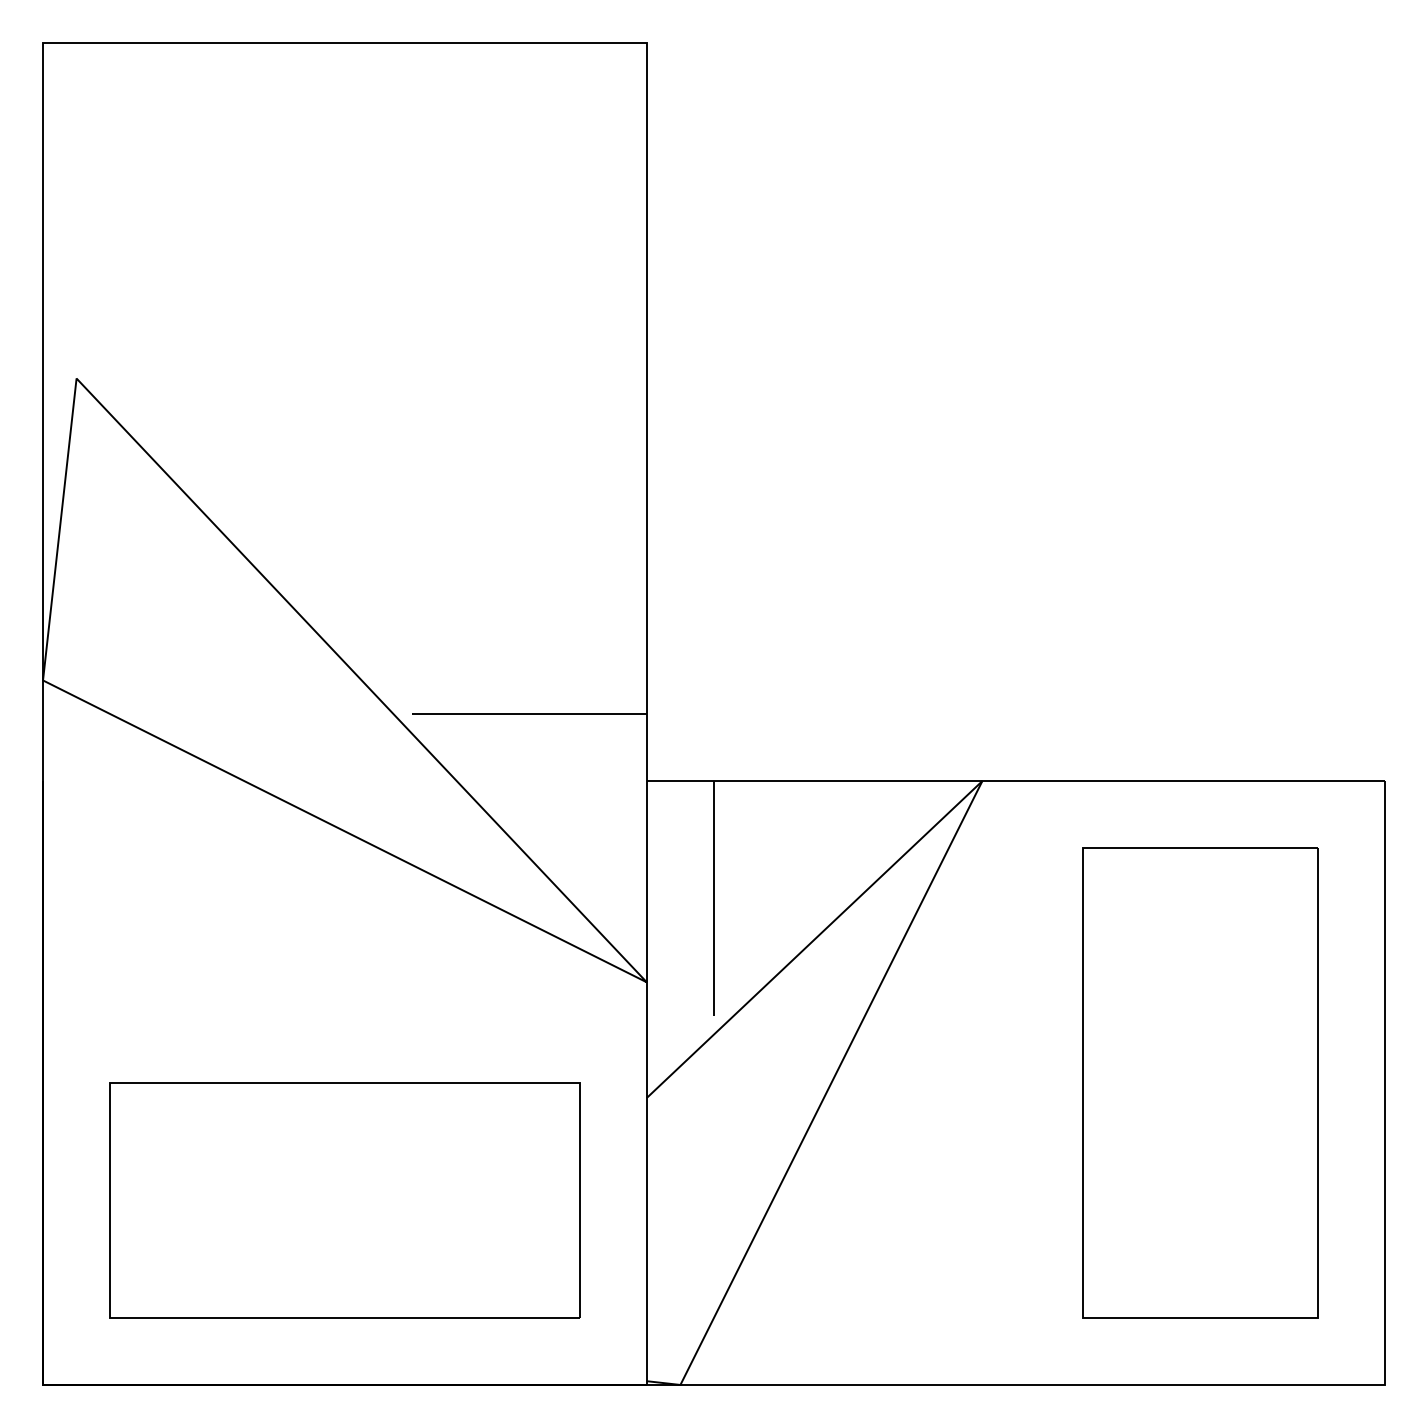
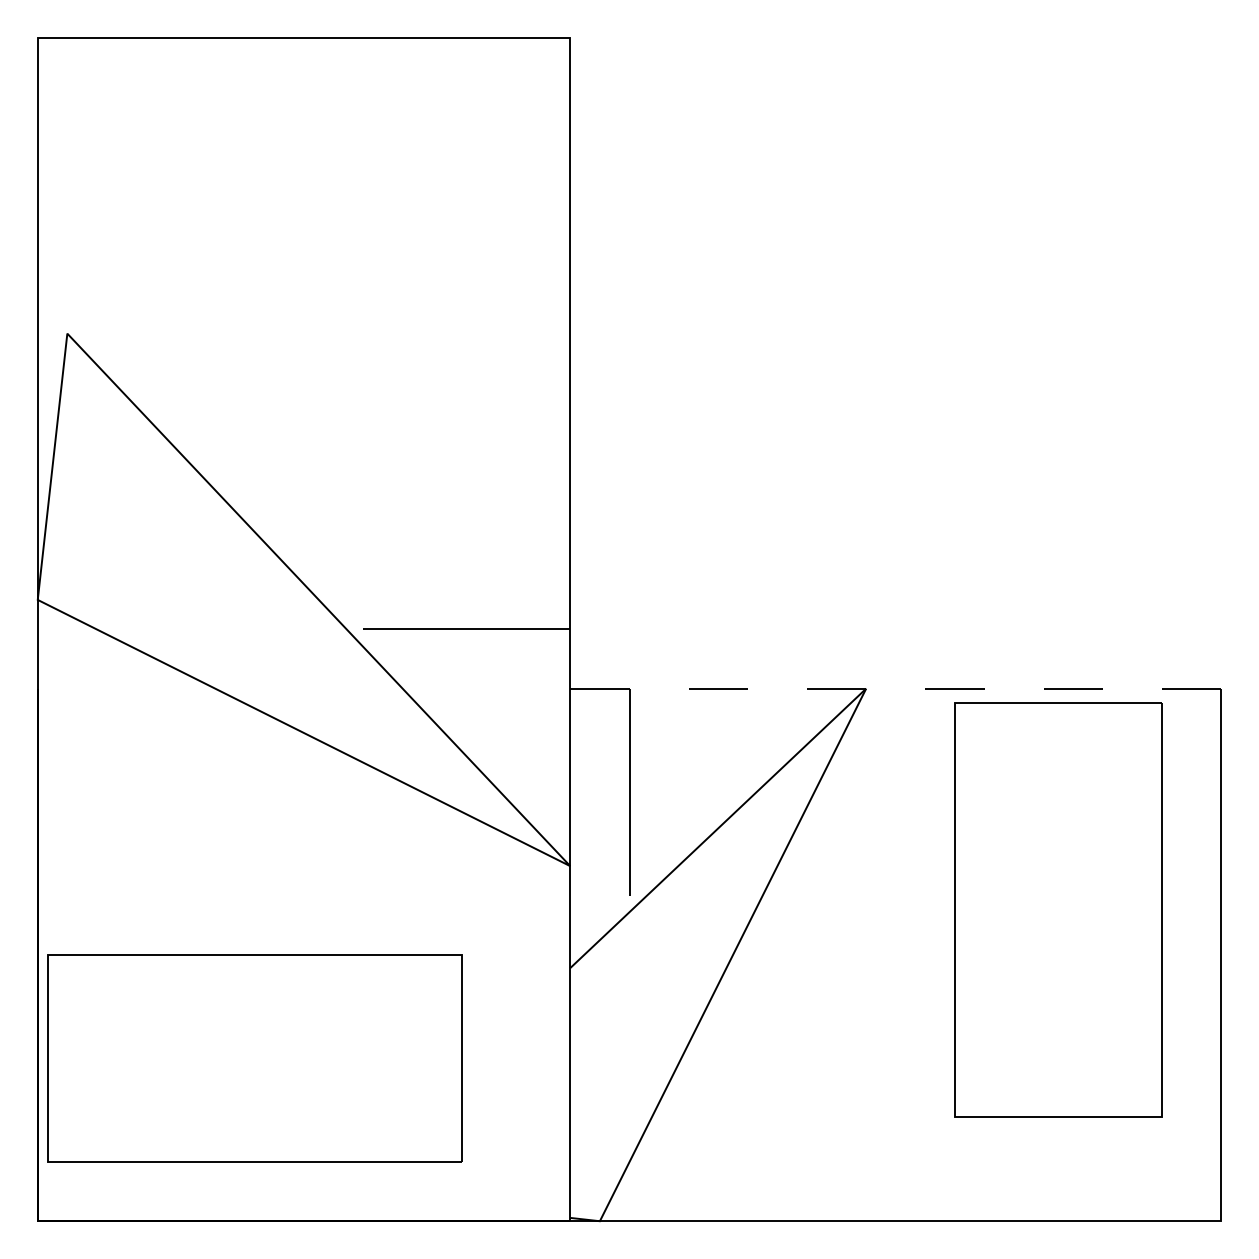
line: (1016, 780) -> (896, 688), solid -> dashed
part: (1200, 1082) -> (1058, 909), moved
part: (344, 1200) -> (254, 1058), moved

